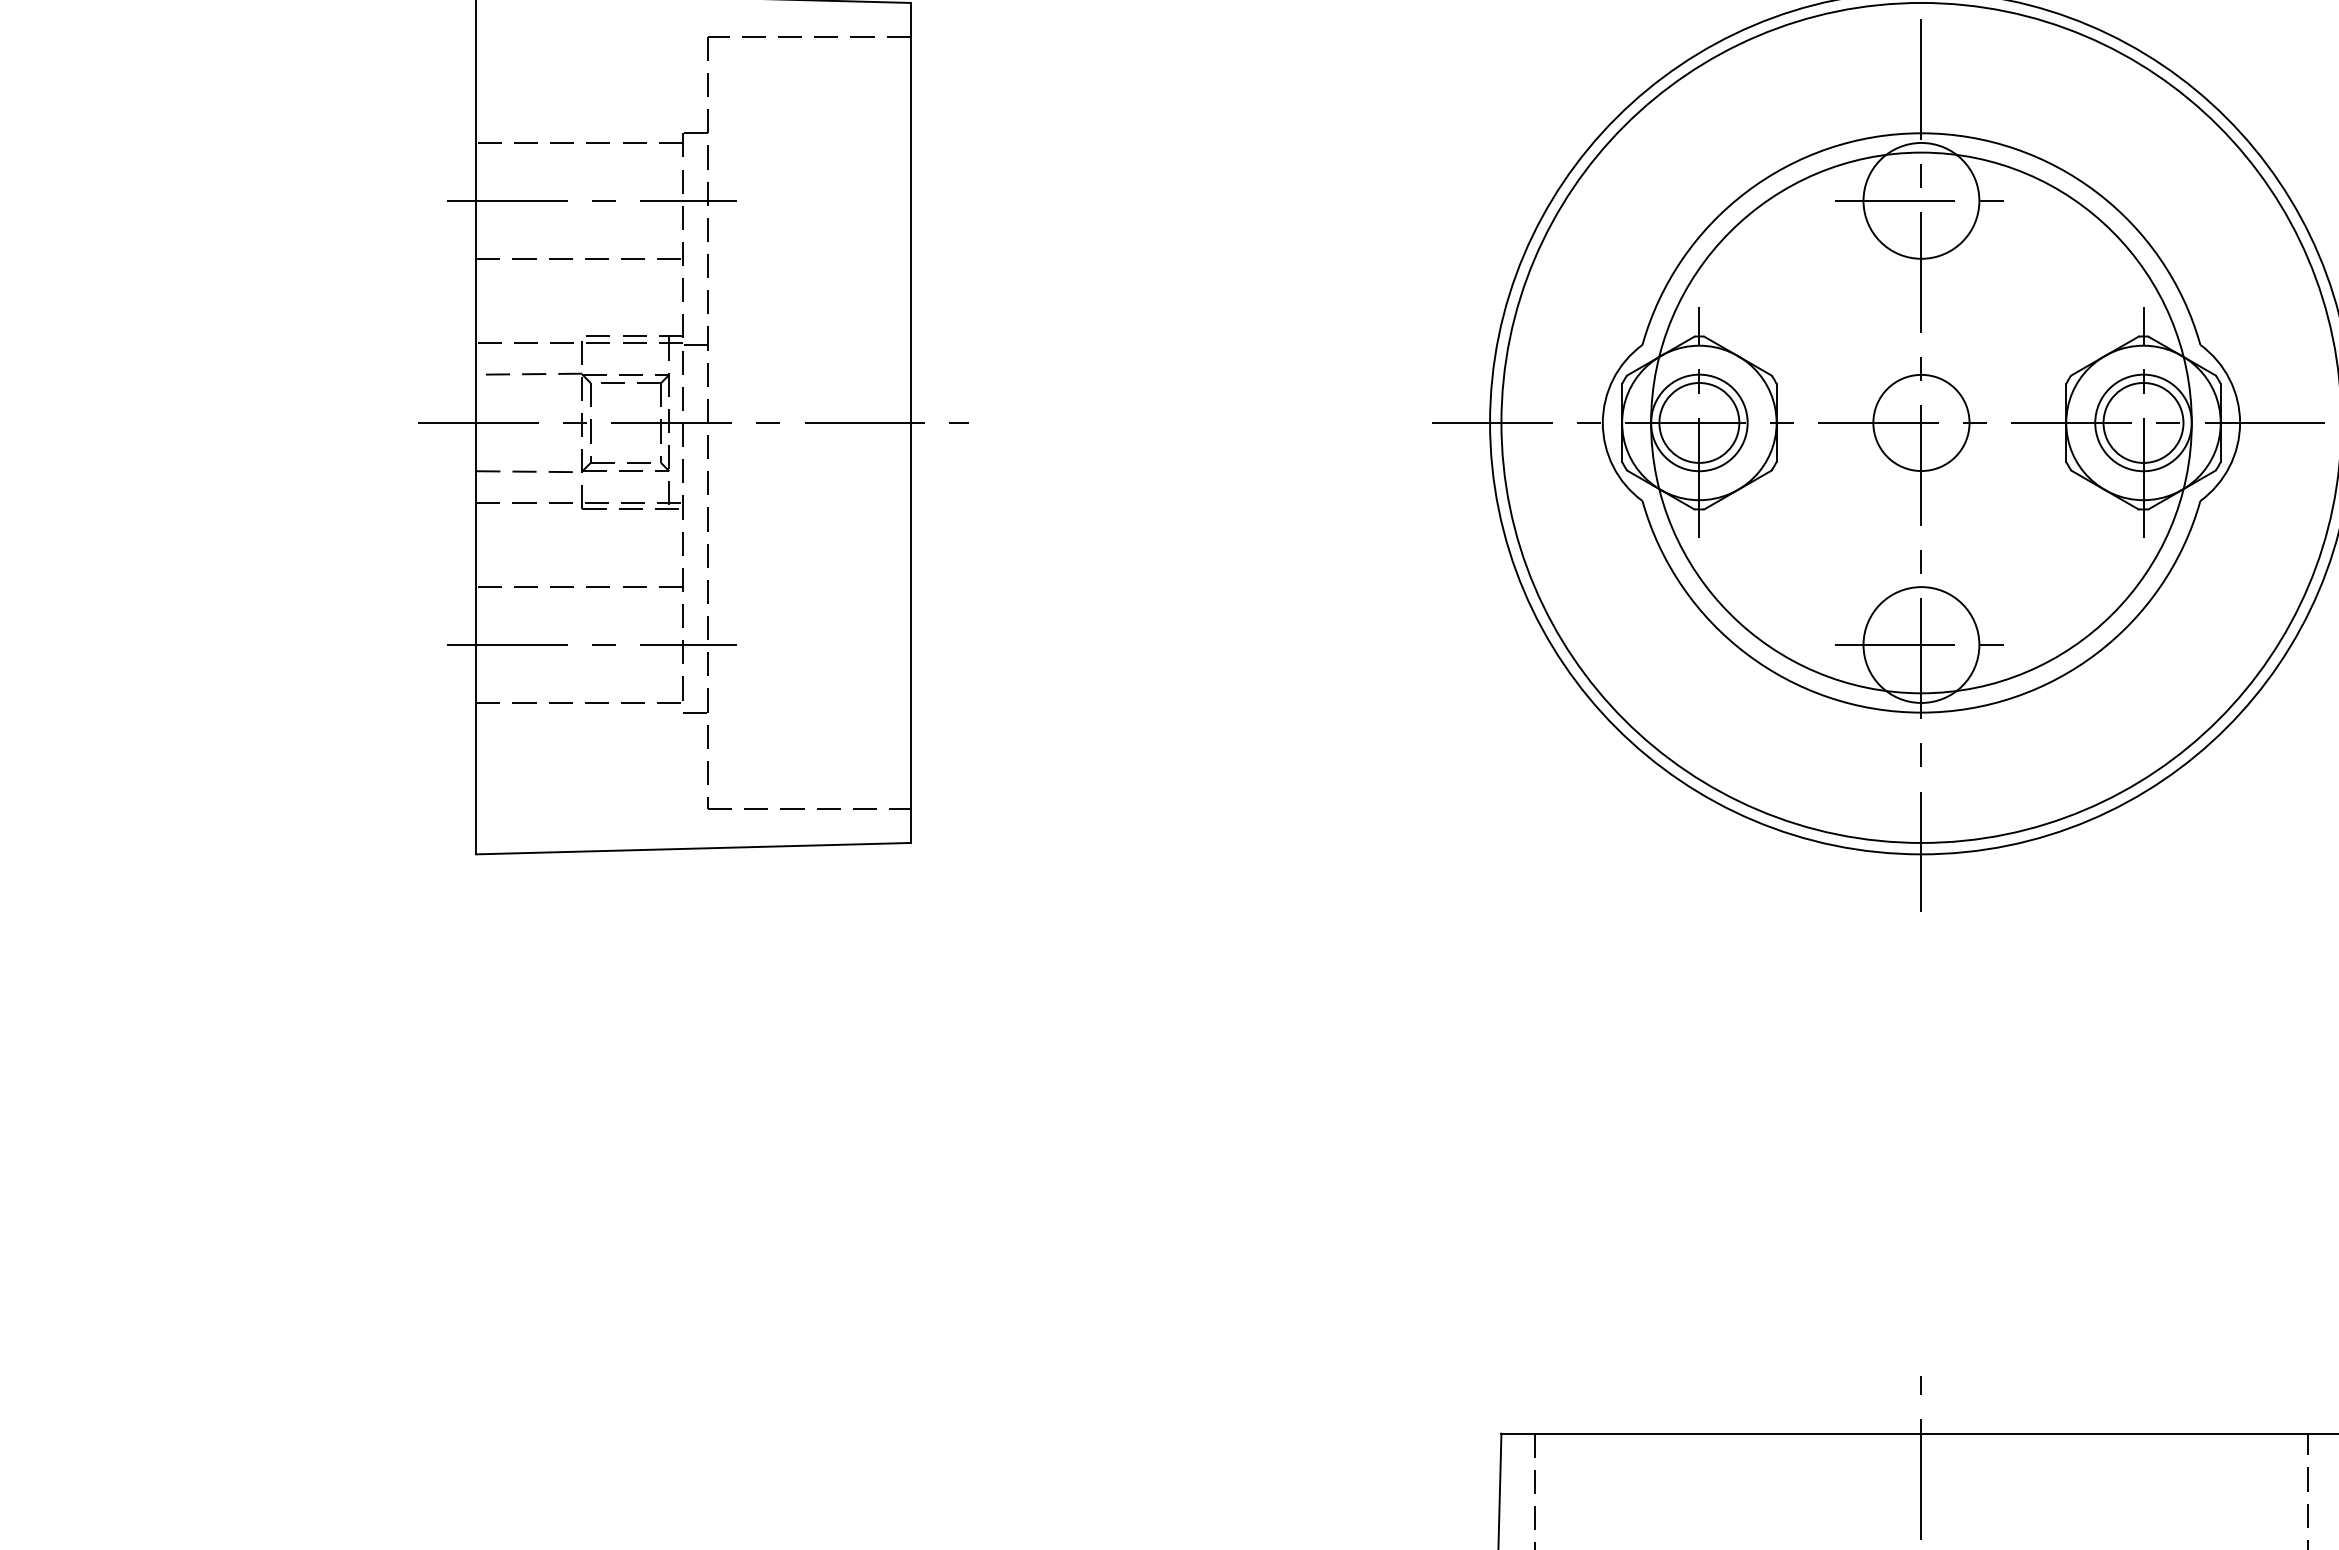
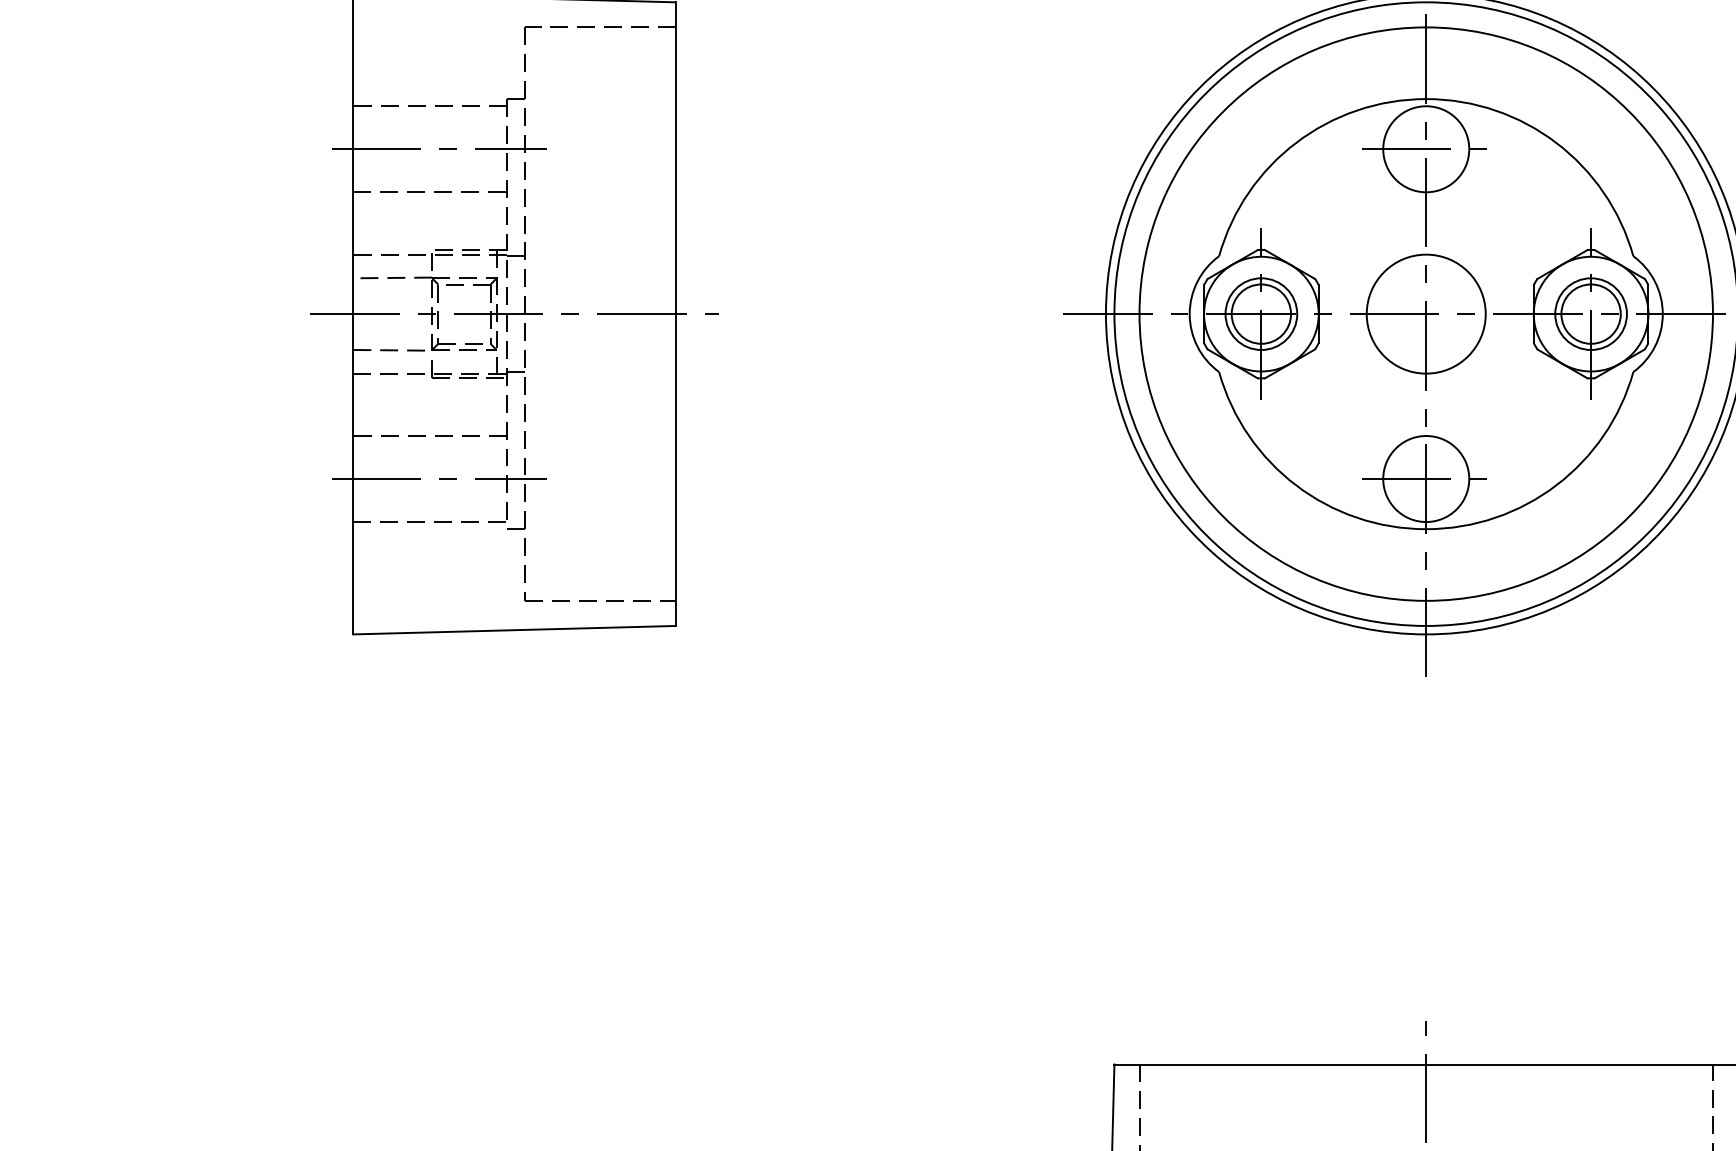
circle: (1921, 422) -> (1426, 313), size x1.43
circle: (1921, 422) -> (1426, 313), size x1.67
line: (694, 500) -> (515, 371), added

